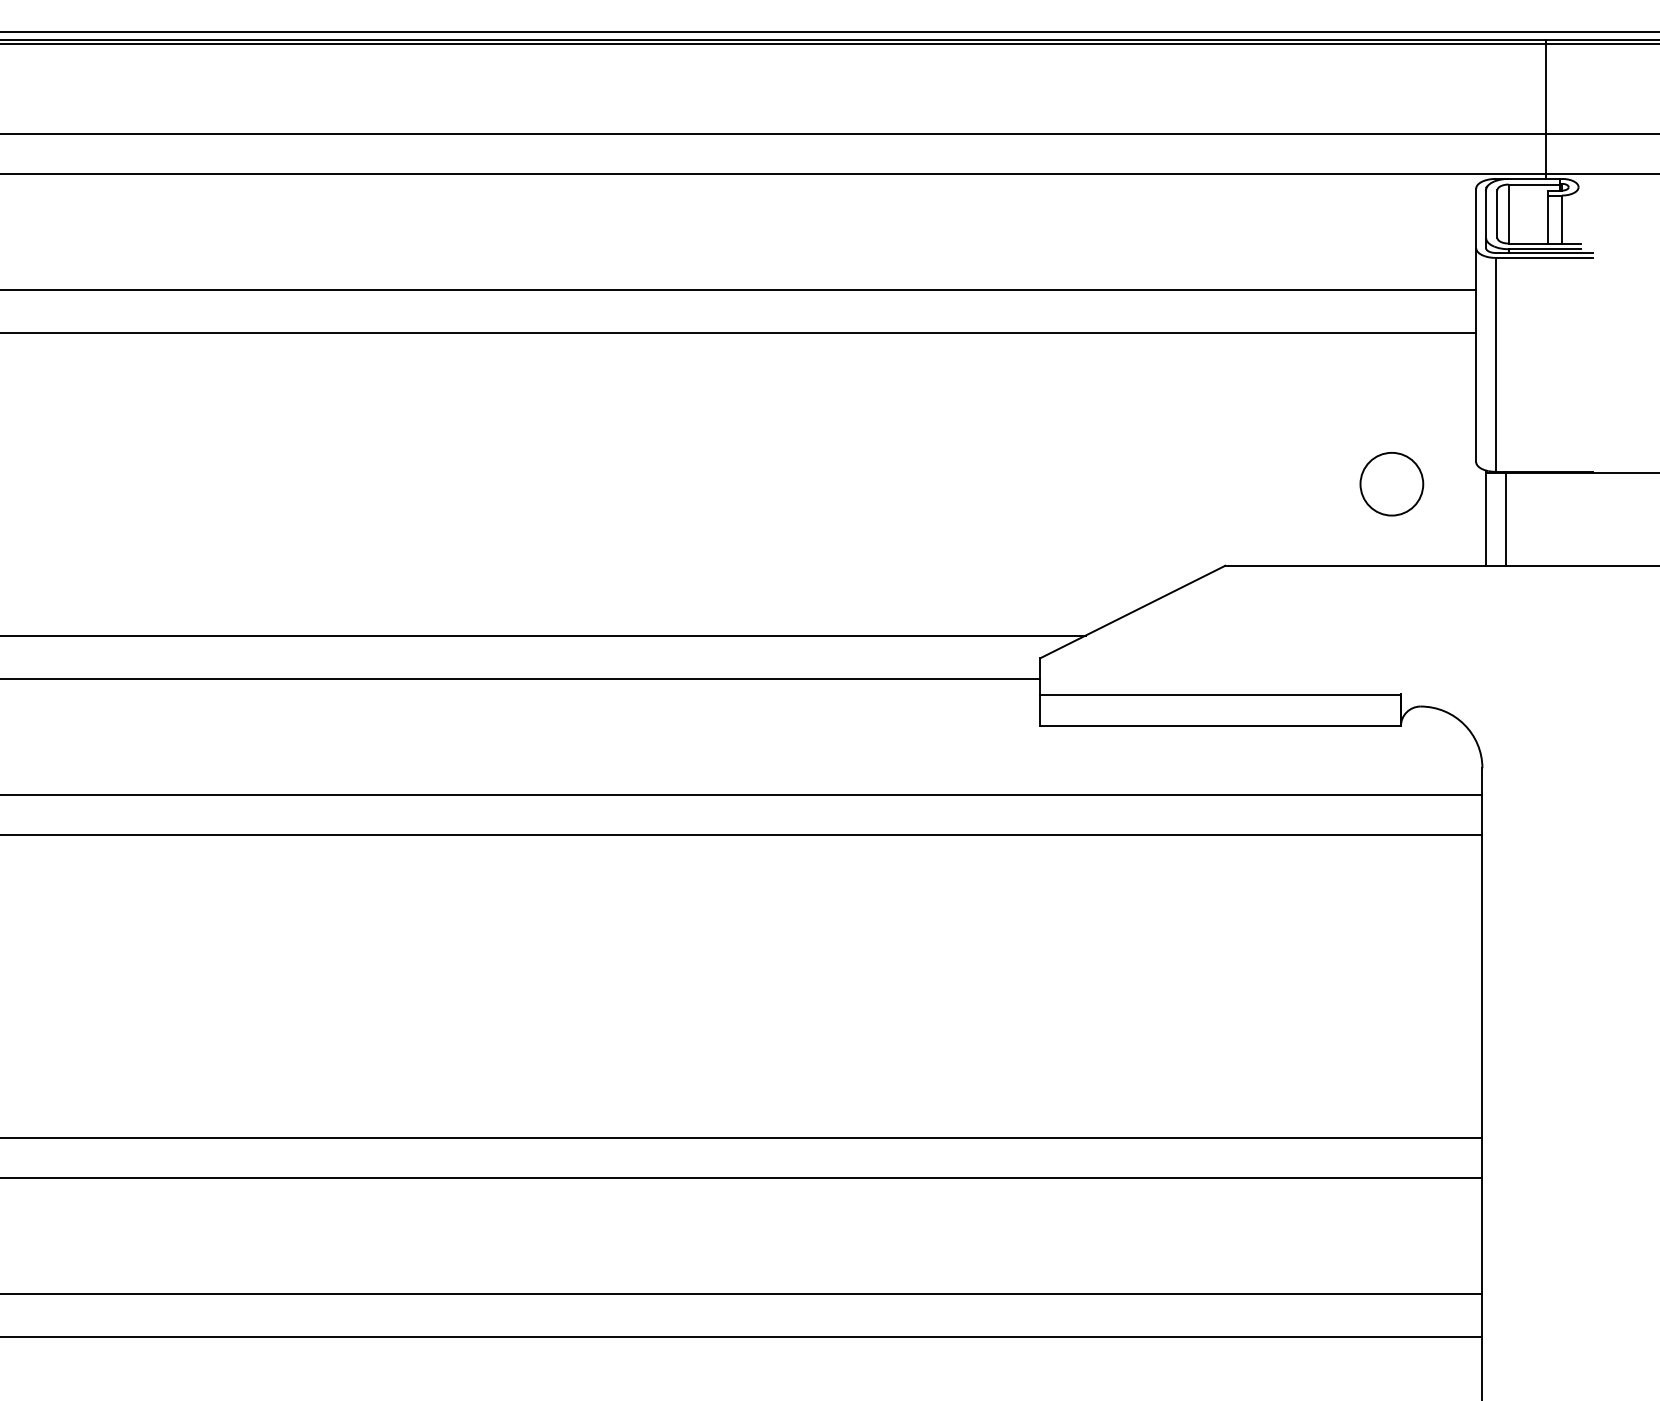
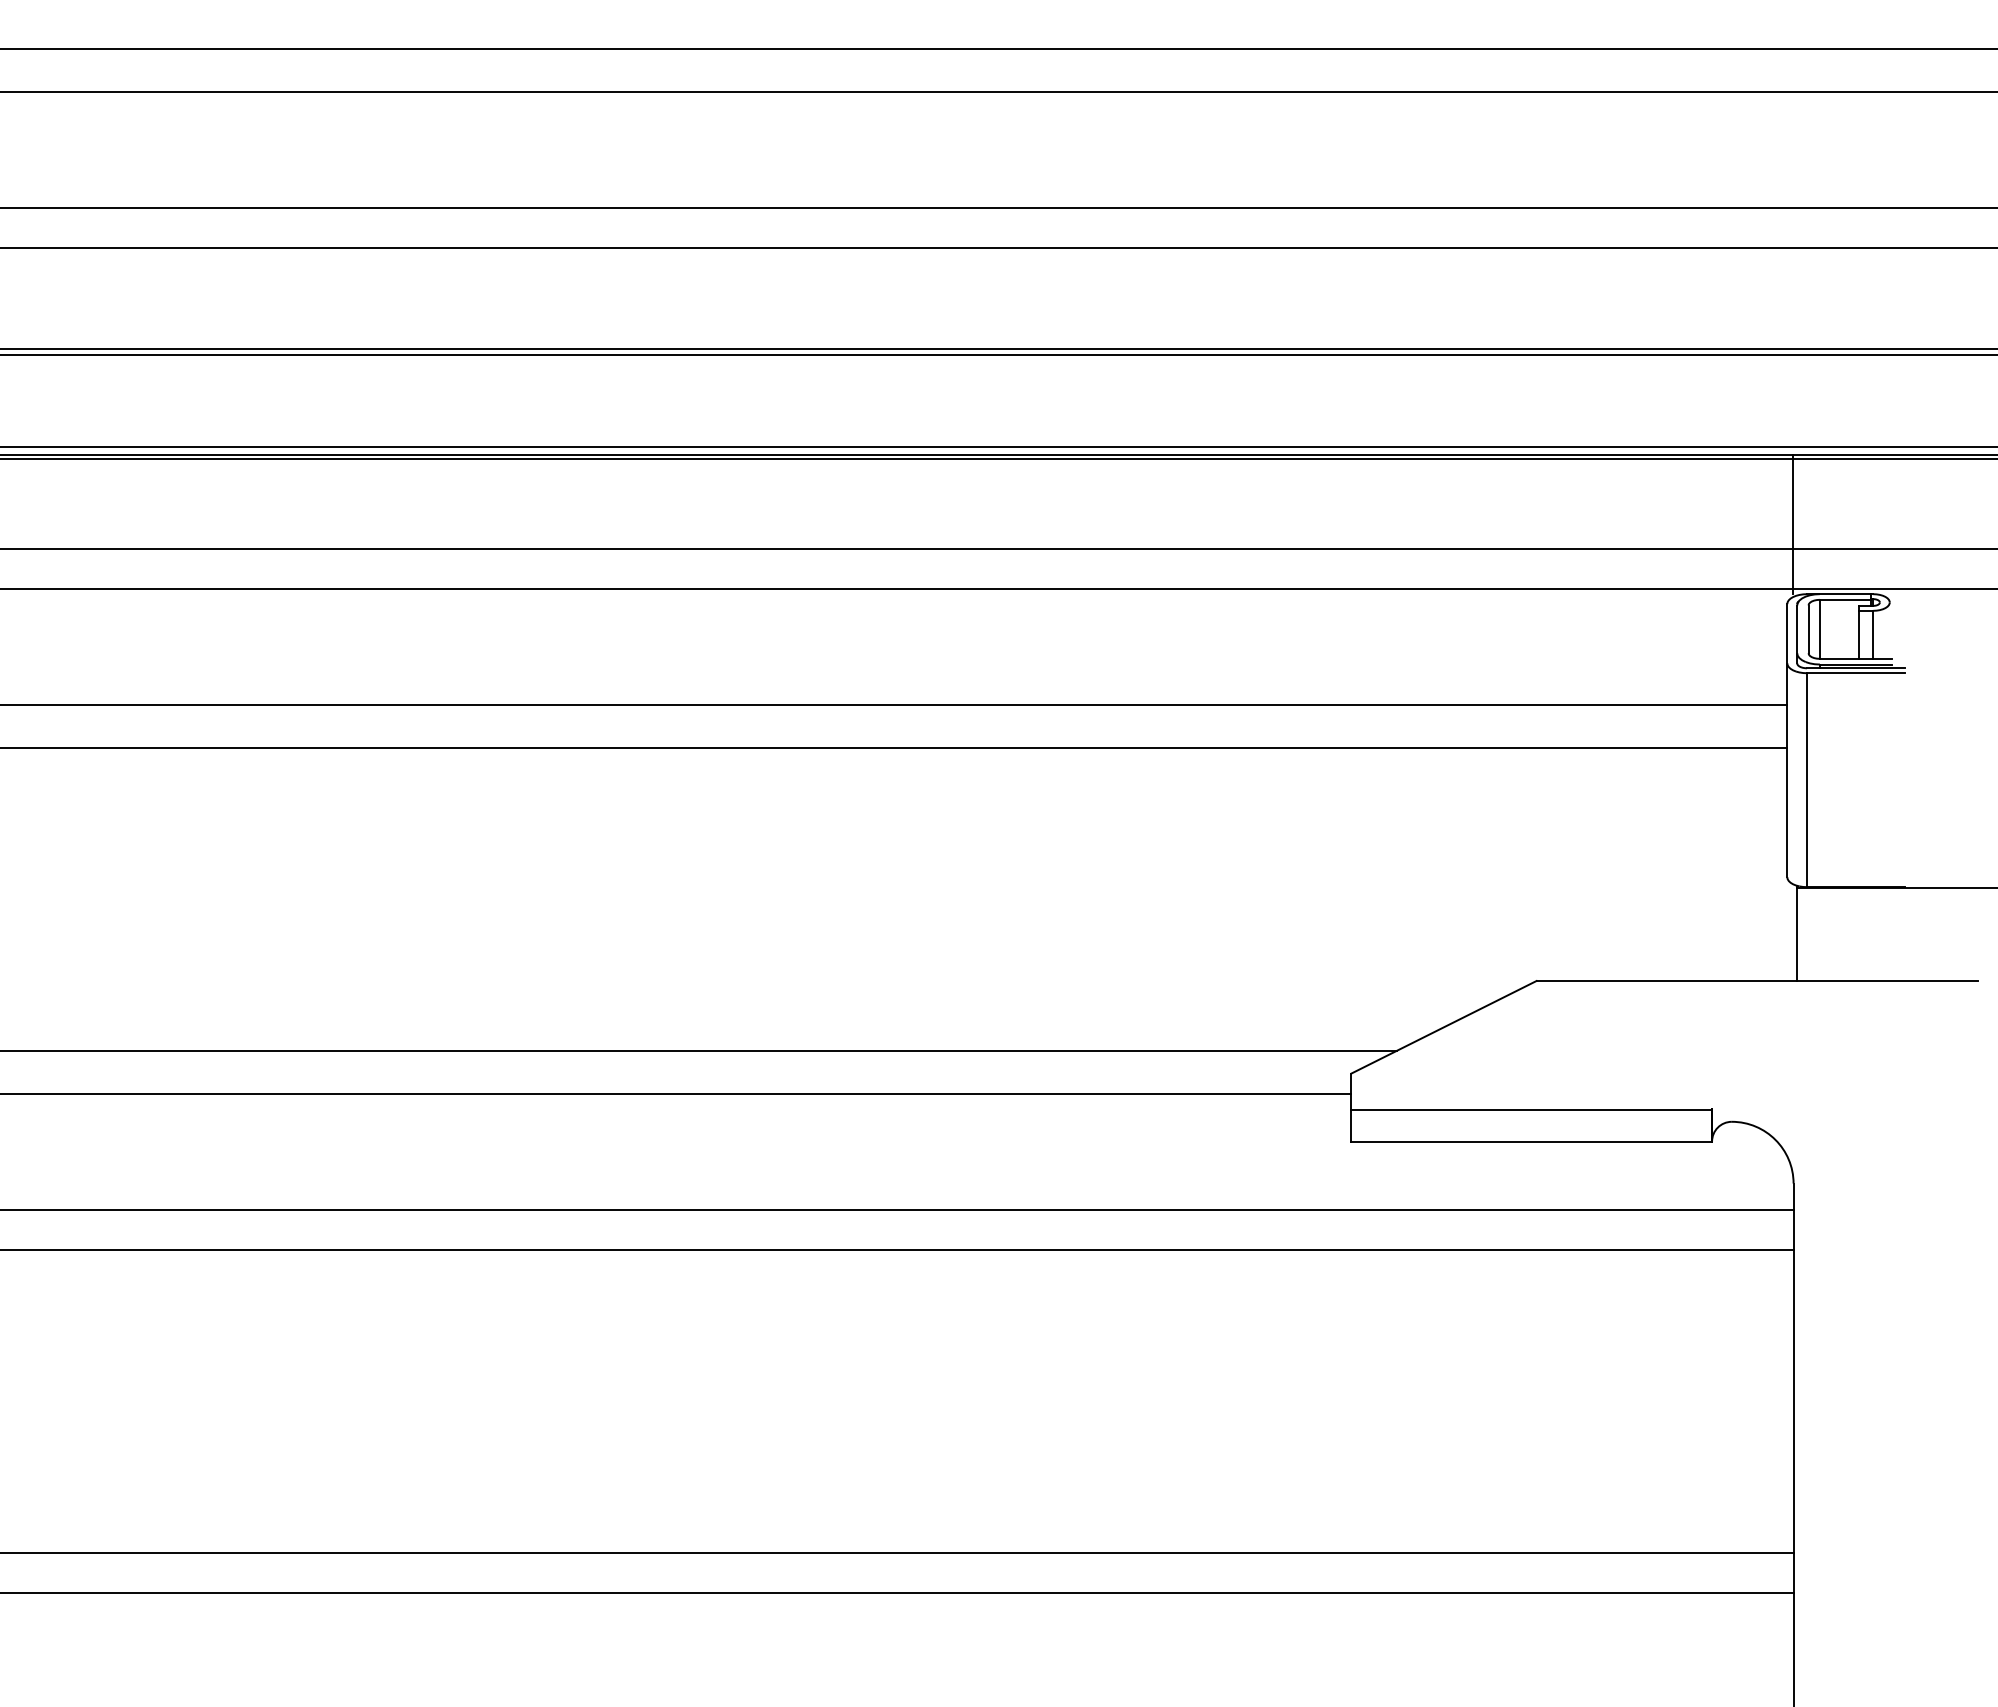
line: (1546, 109) -> (1793, 524), moved
circle: (1391, 484) -> (1702, 899), removed
line: (1505, 519) -> (1816, 934), removed

